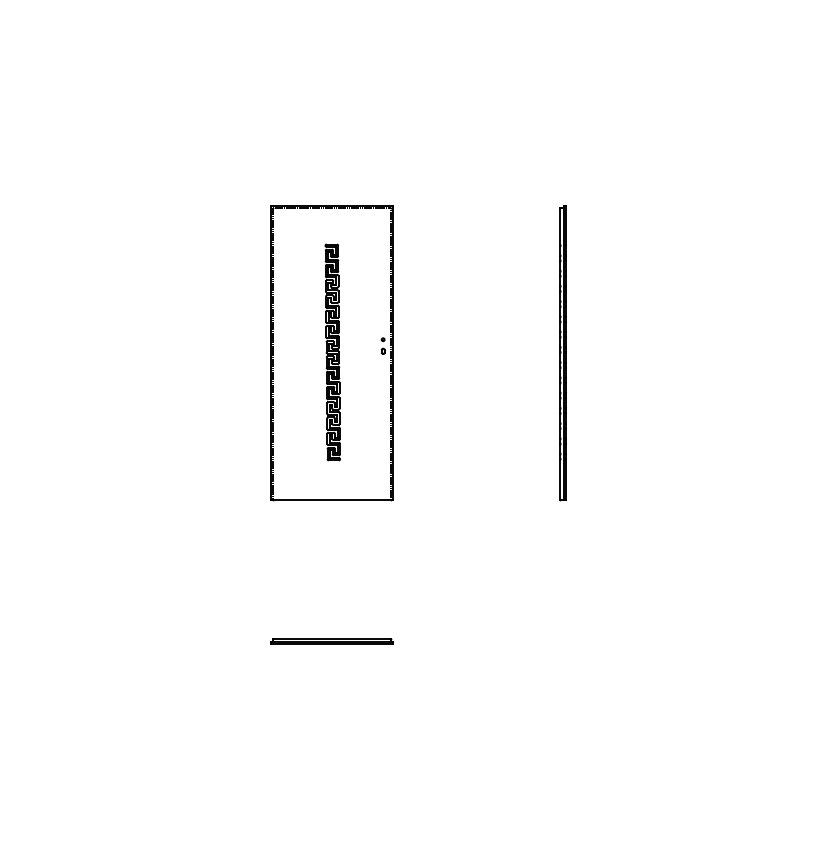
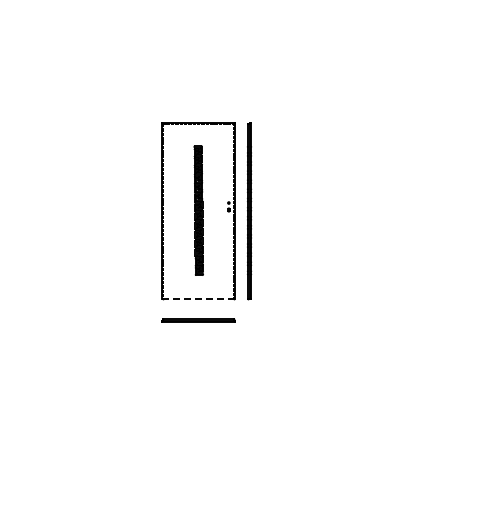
part: (563, 353) -> (249, 211), moved
line: (332, 499) -> (198, 298), solid -> dashed
line: (332, 641) -> (198, 320), moved

